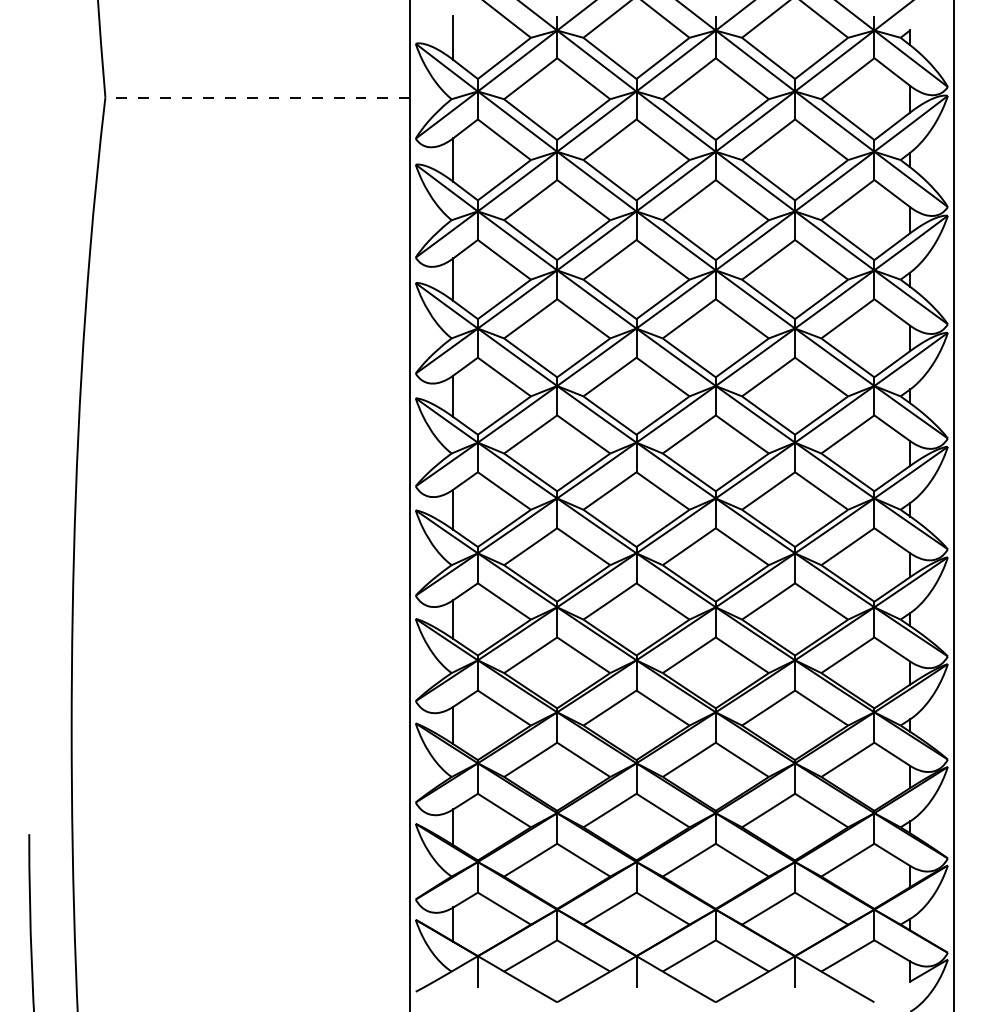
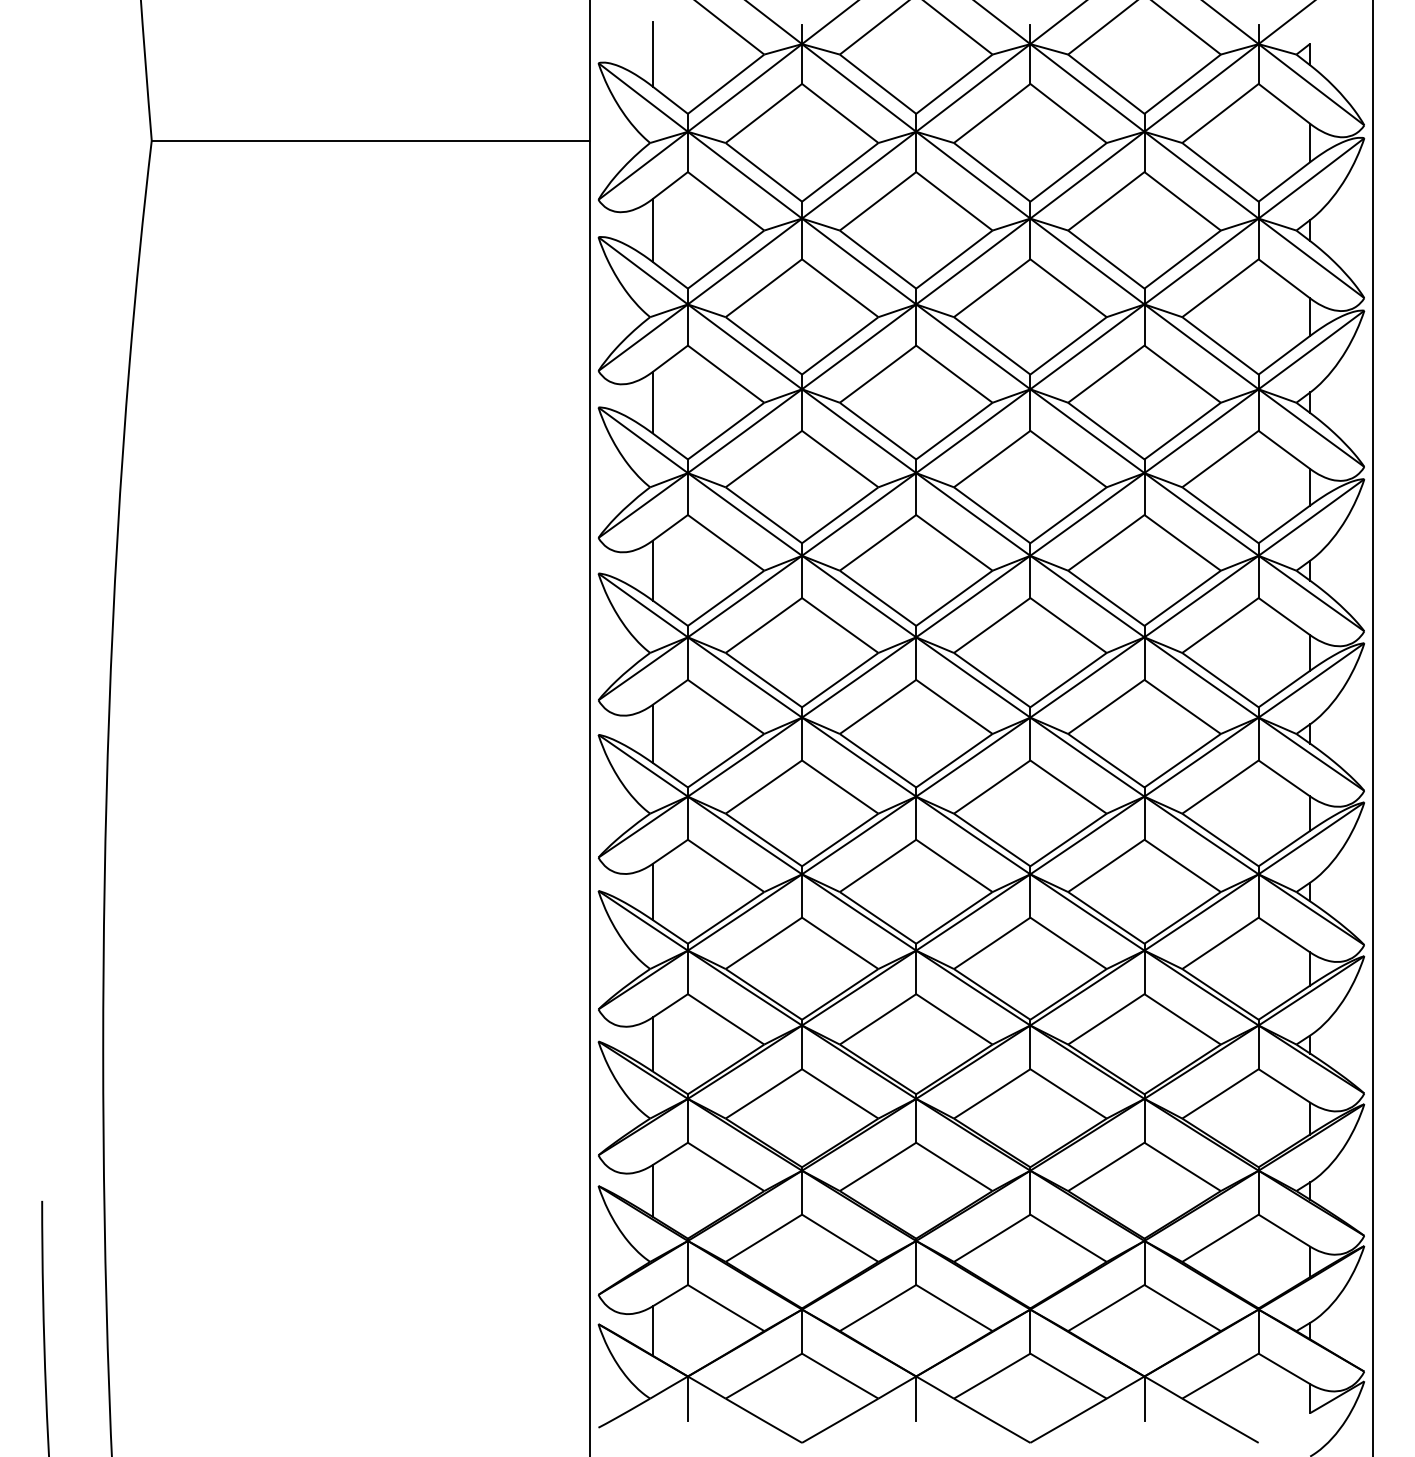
line: (257, 97) -> (370, 140), dashed -> solid

